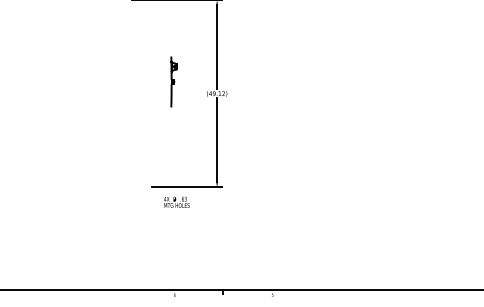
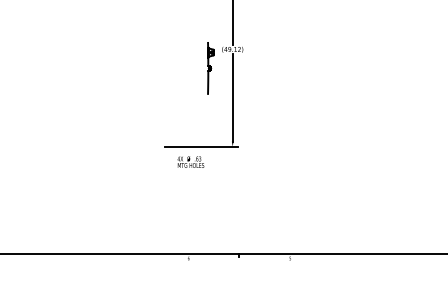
part: (173, 81) -> (210, 67), moved

